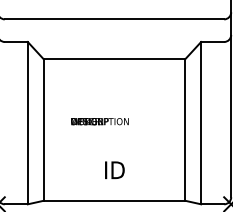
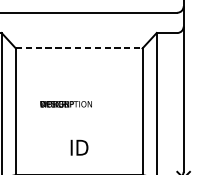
line: (114, 59) -> (79, 48), solid -> dashed

